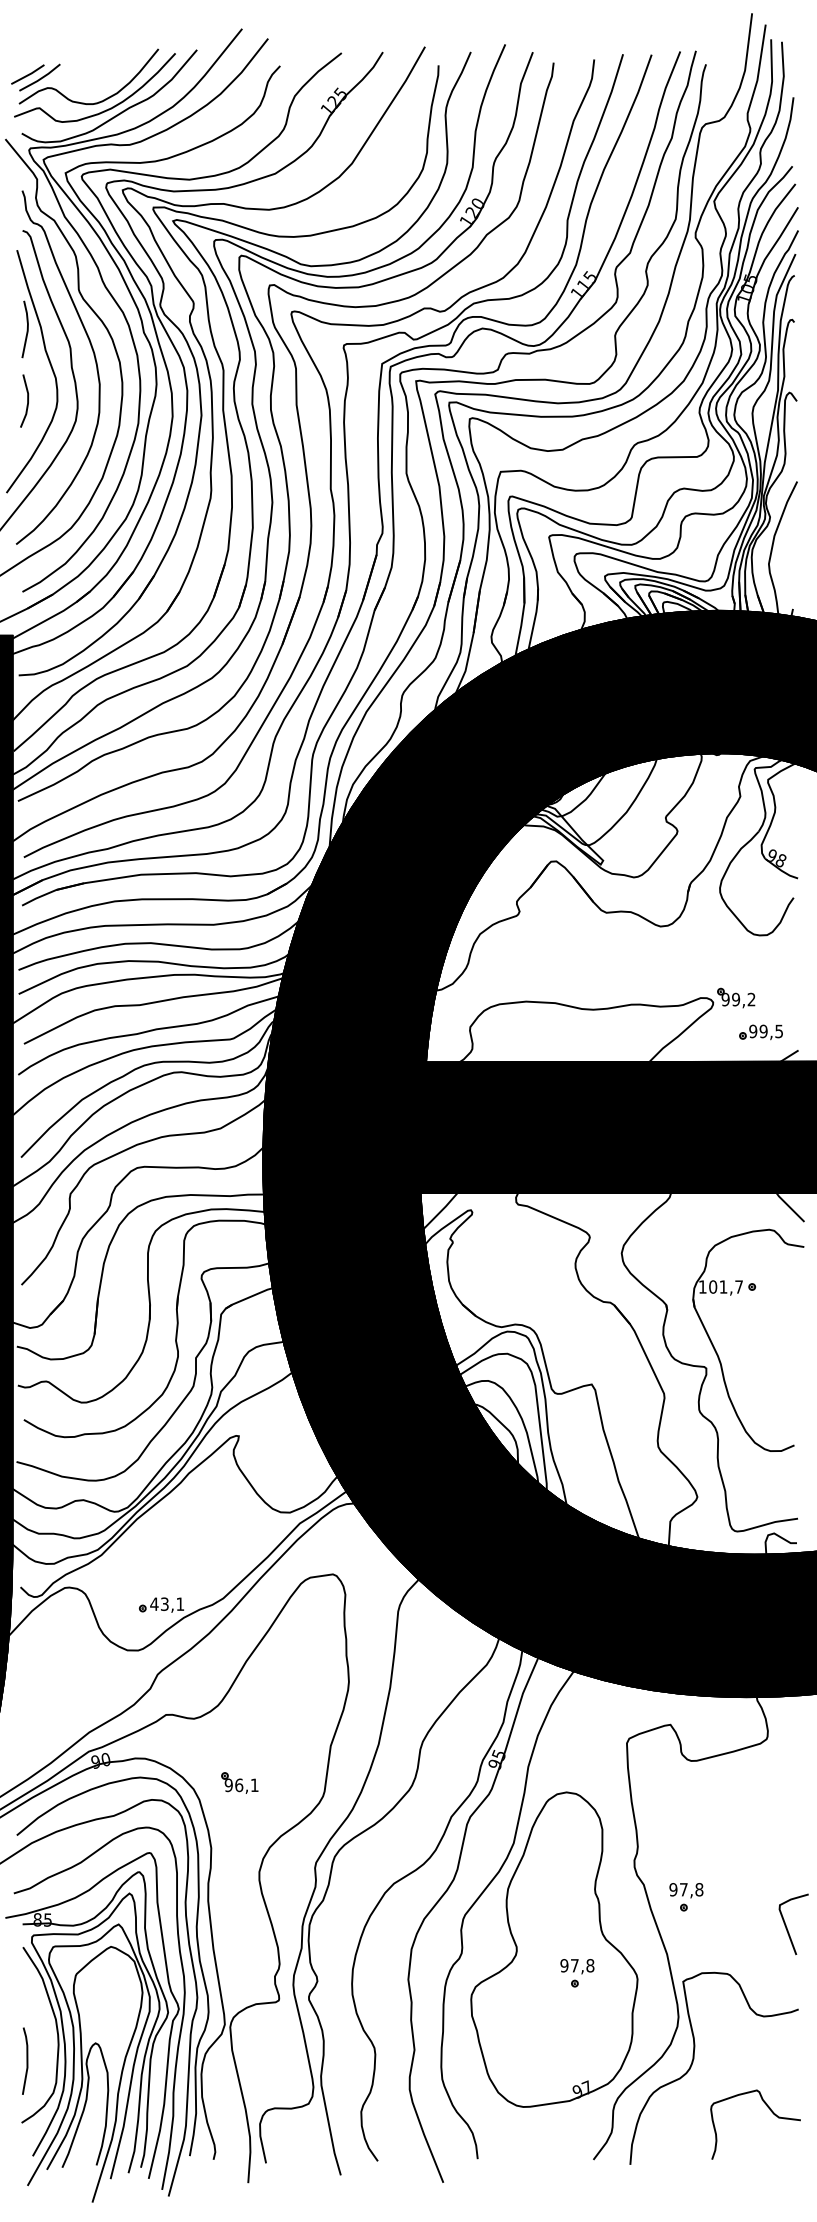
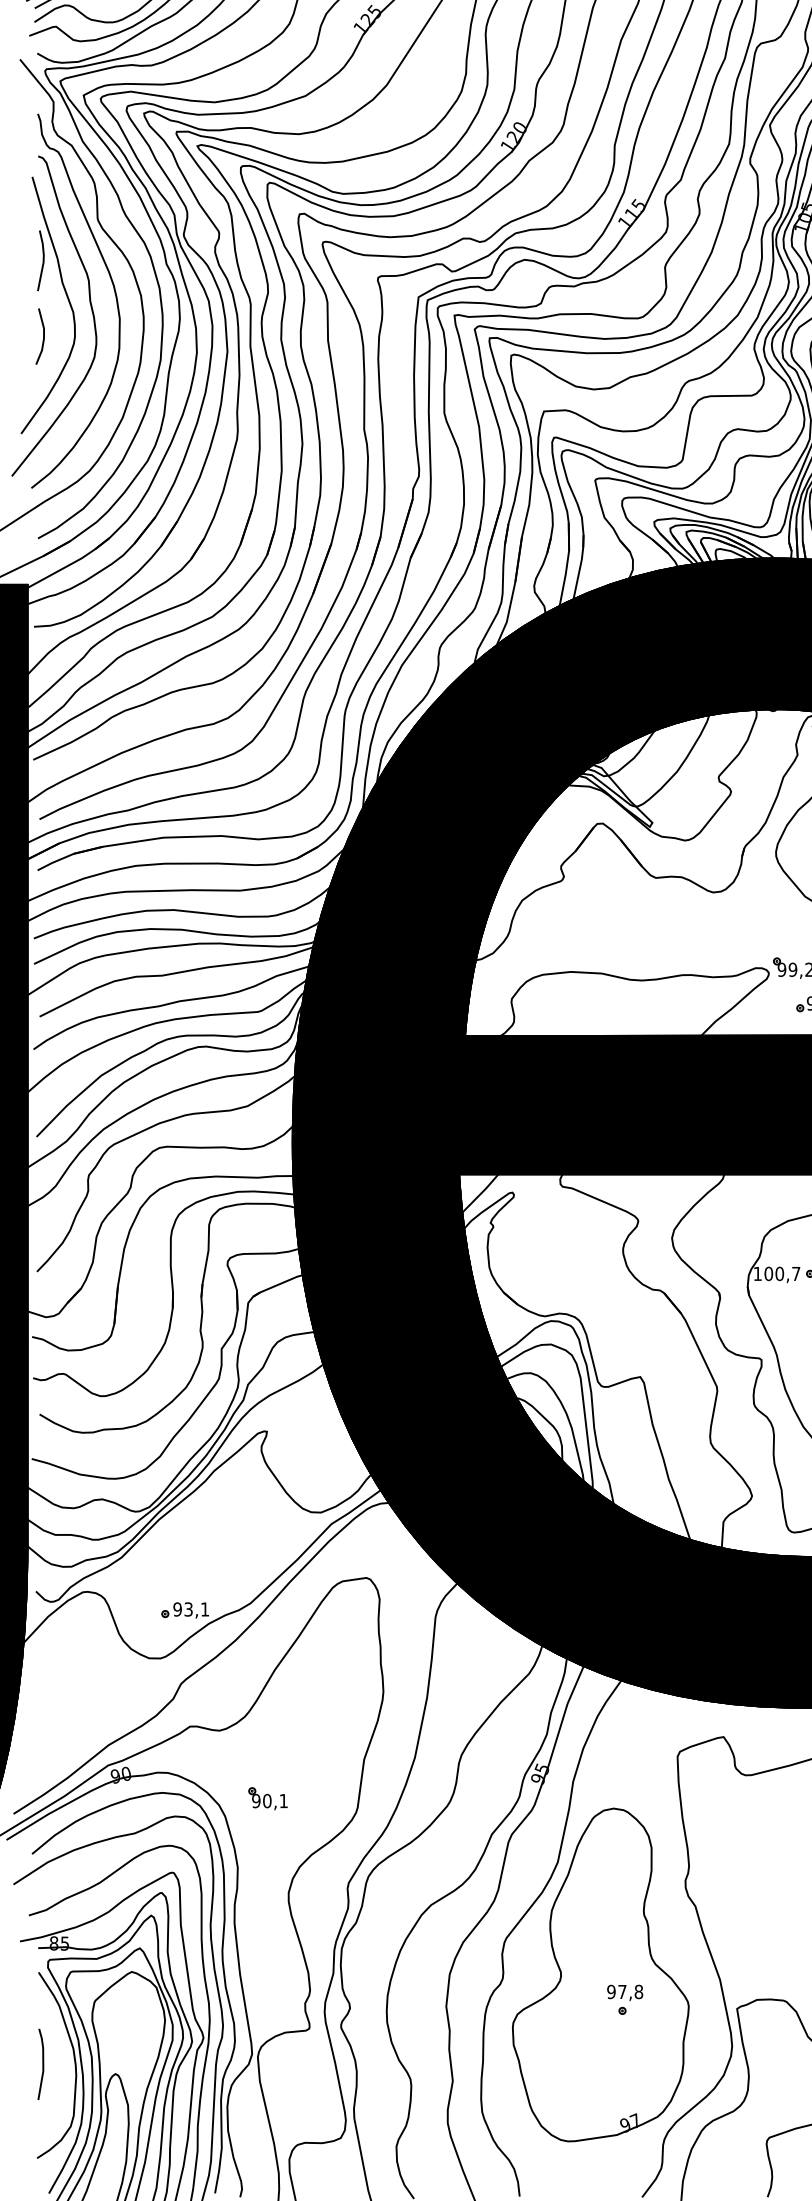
text: (723, 1286) -> (779, 1273), 101,7 -> 100,7
text: (154, 1603) -> (177, 1608), 43,1 -> 93,1
text: (239, 1784) -> (267, 1800), 96,1 -> 90,1
part: (686, 1897) -> (740, 1919), removed
line: (26, 2060) -> (42, 2063), moved

